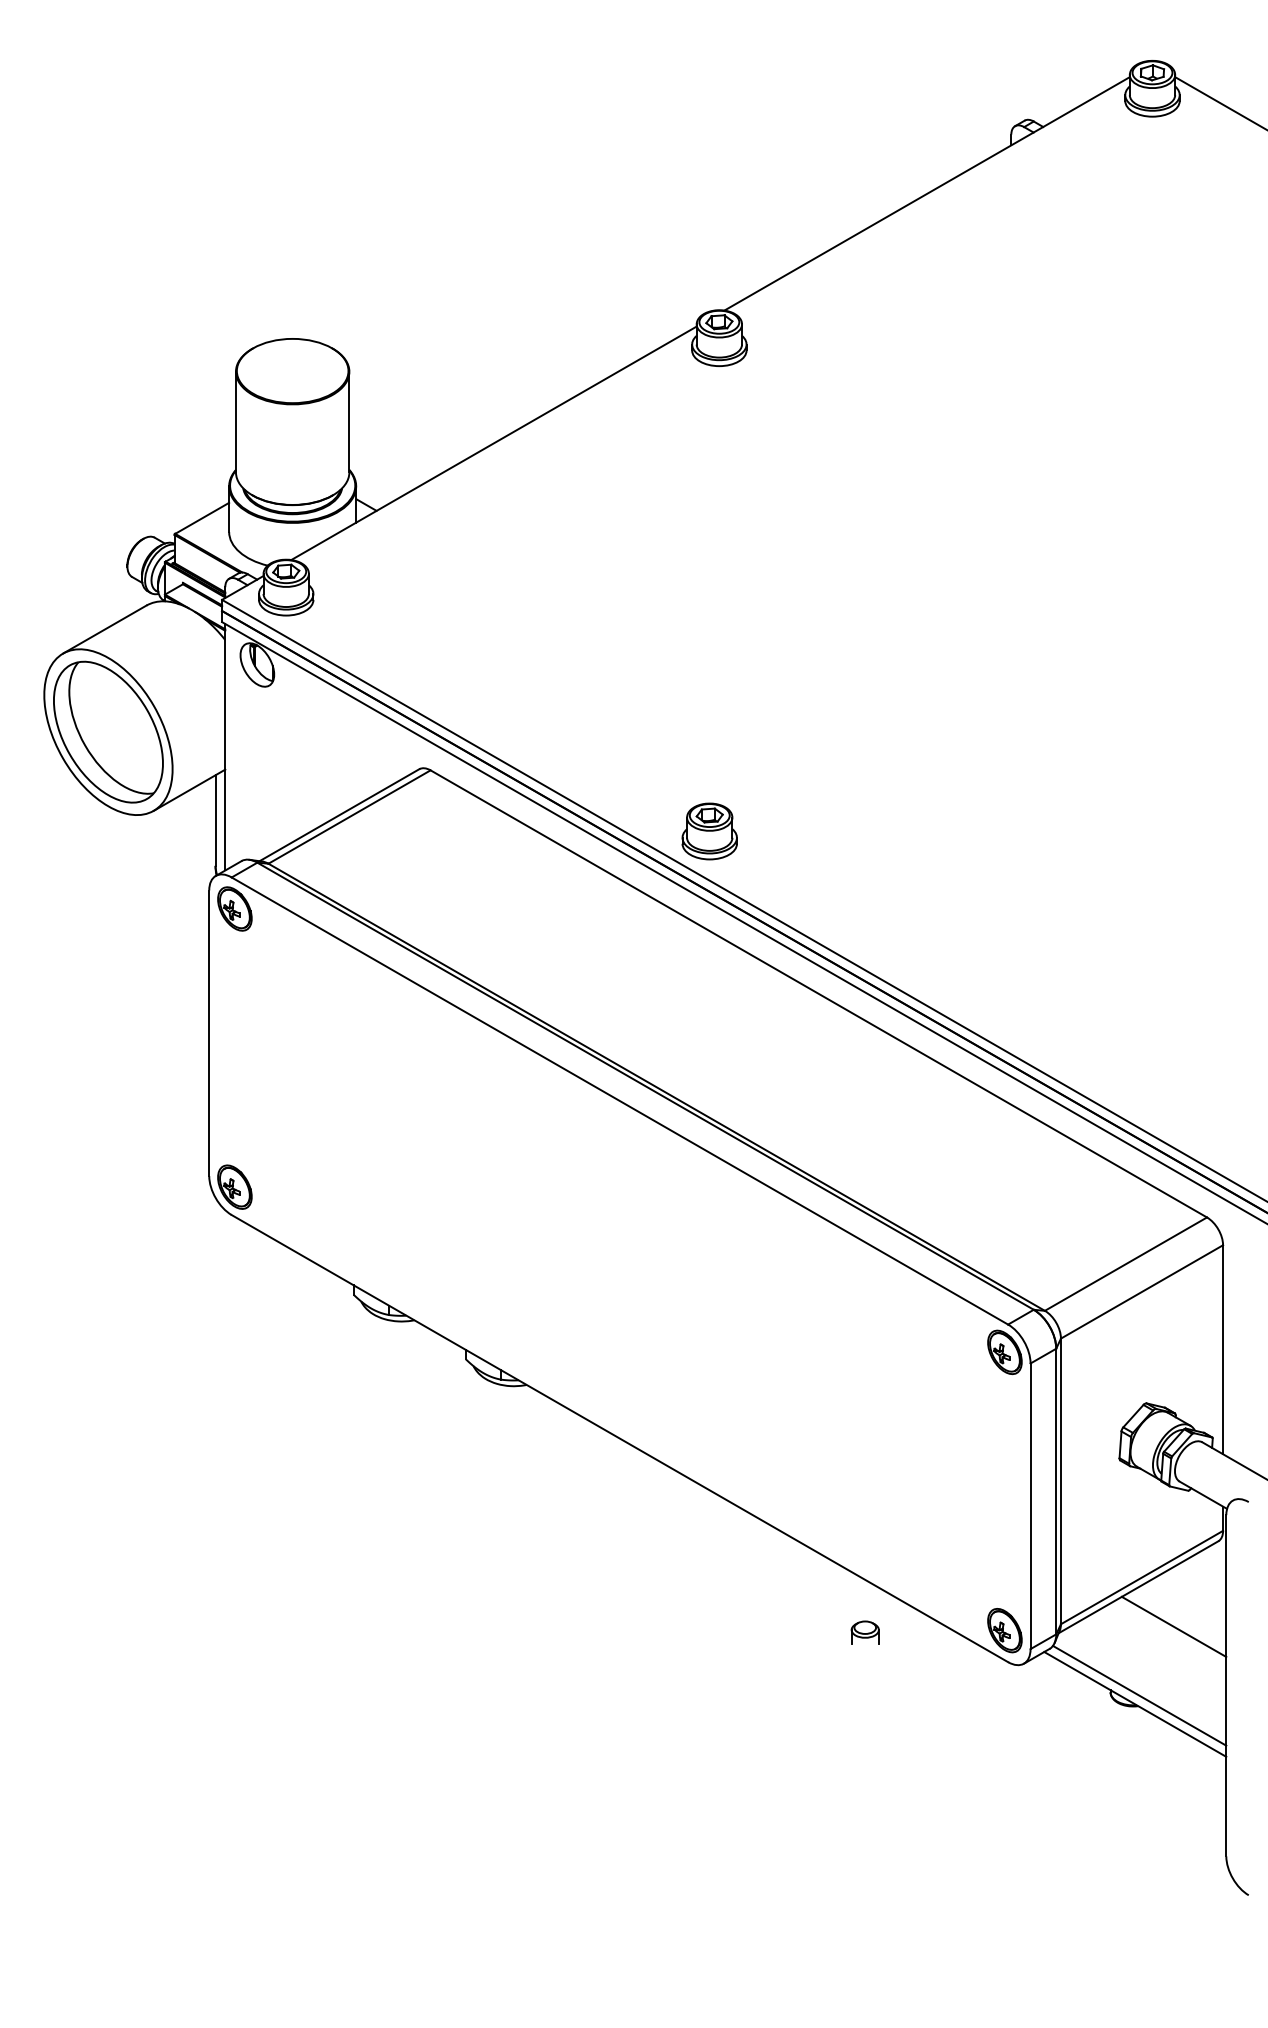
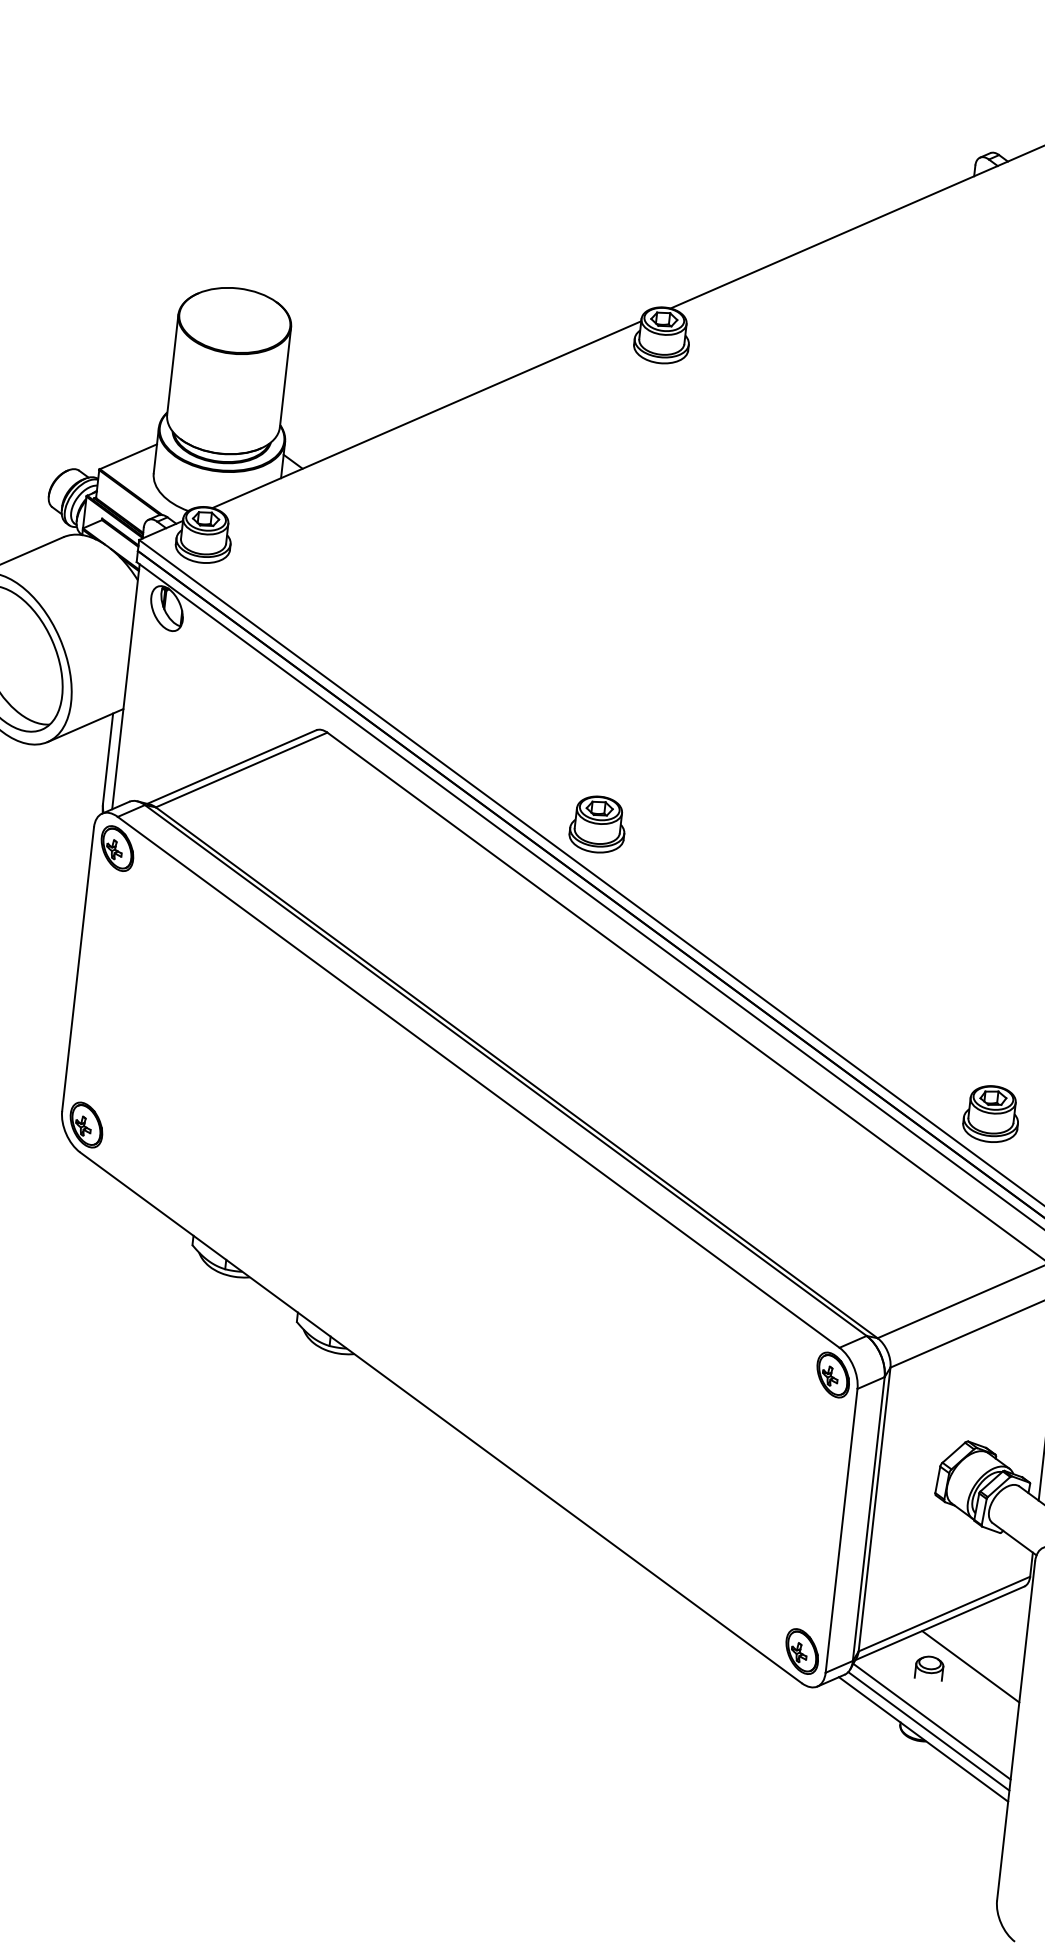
part: (1133, 1075) -> (991, 1114), added
part: (864, 1632) -> (928, 1667), moved
line: (1141, 1685) -> (931, 1721), added

